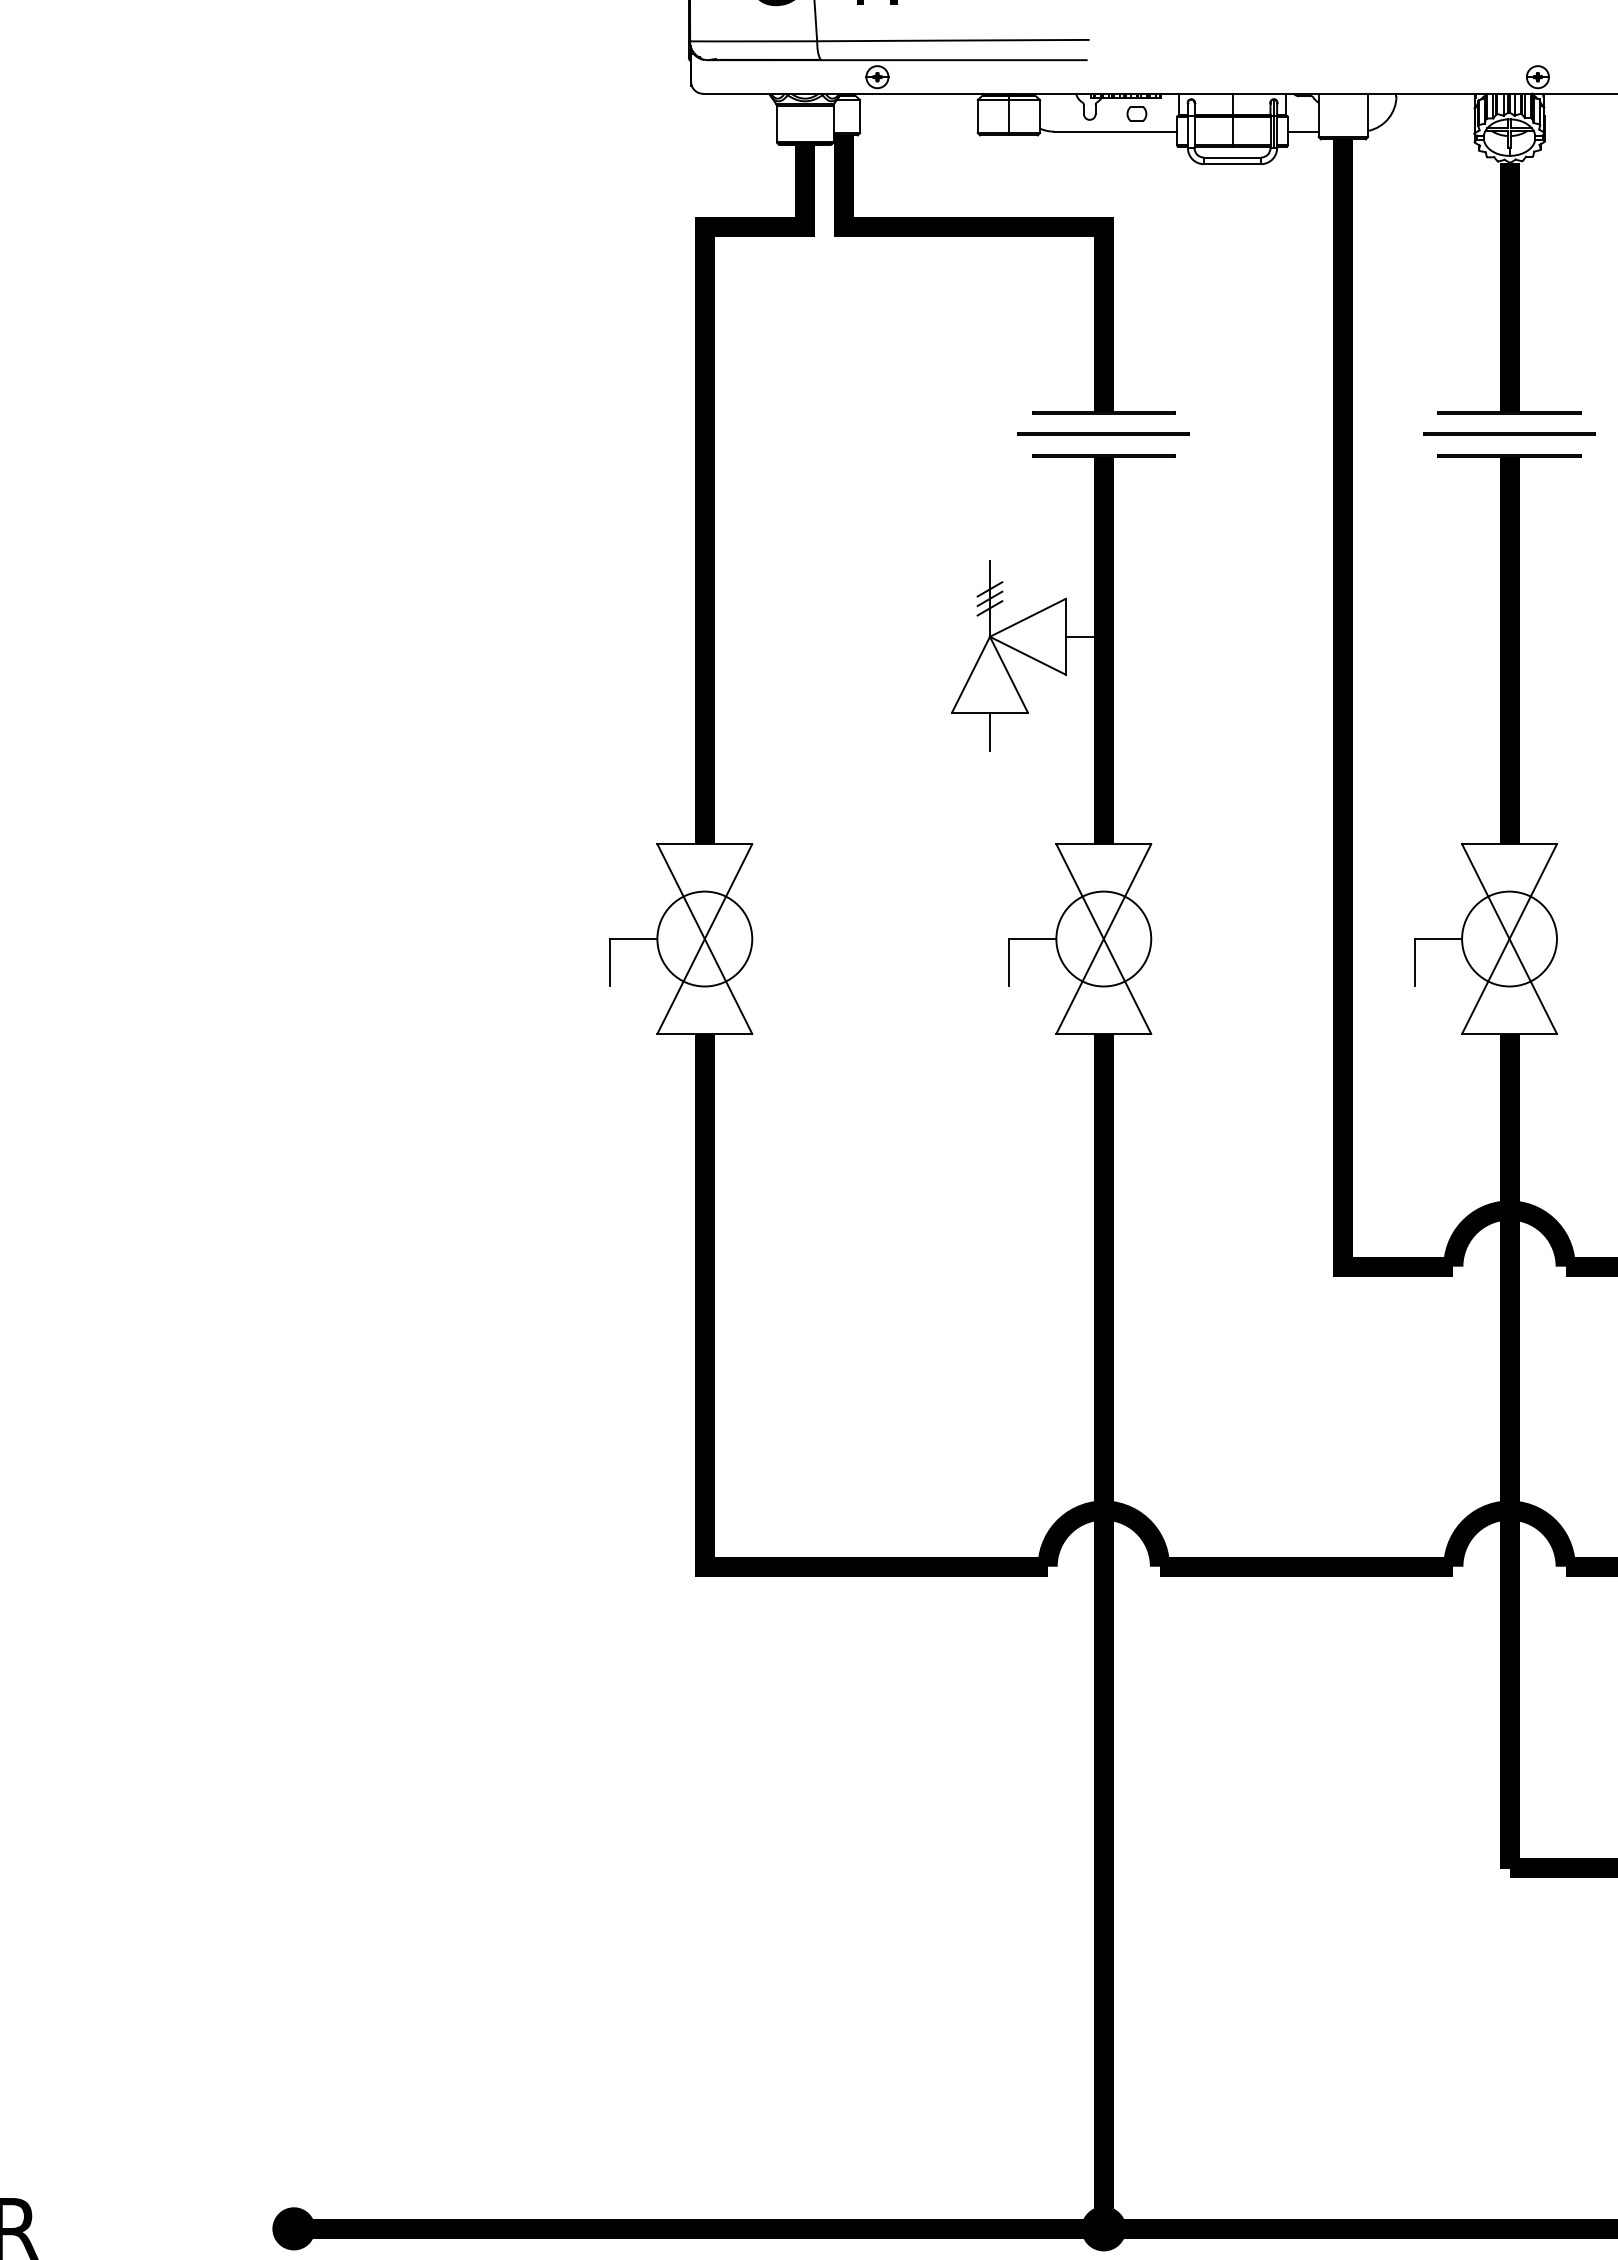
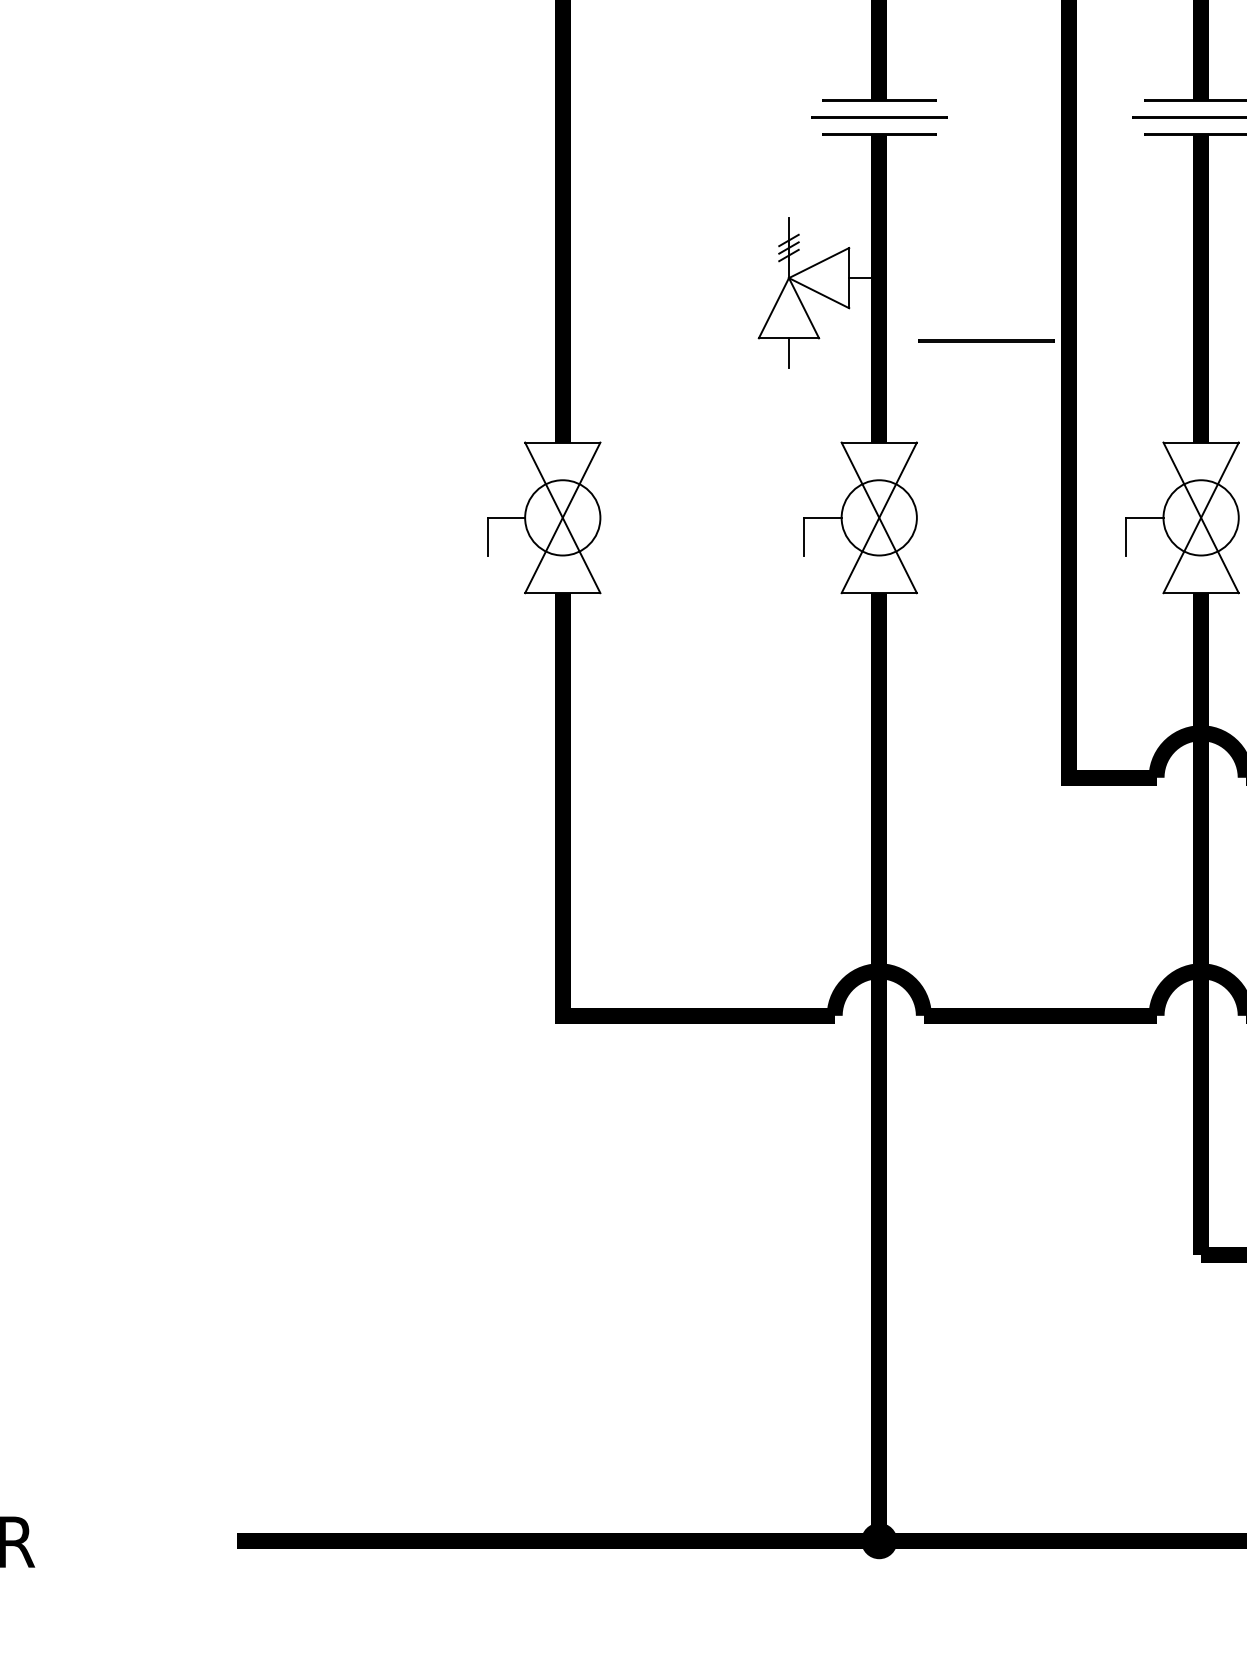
line: (1238, 715) -> (986, 340), added
fill: (293, 2228) -> (236, 1540), removed

